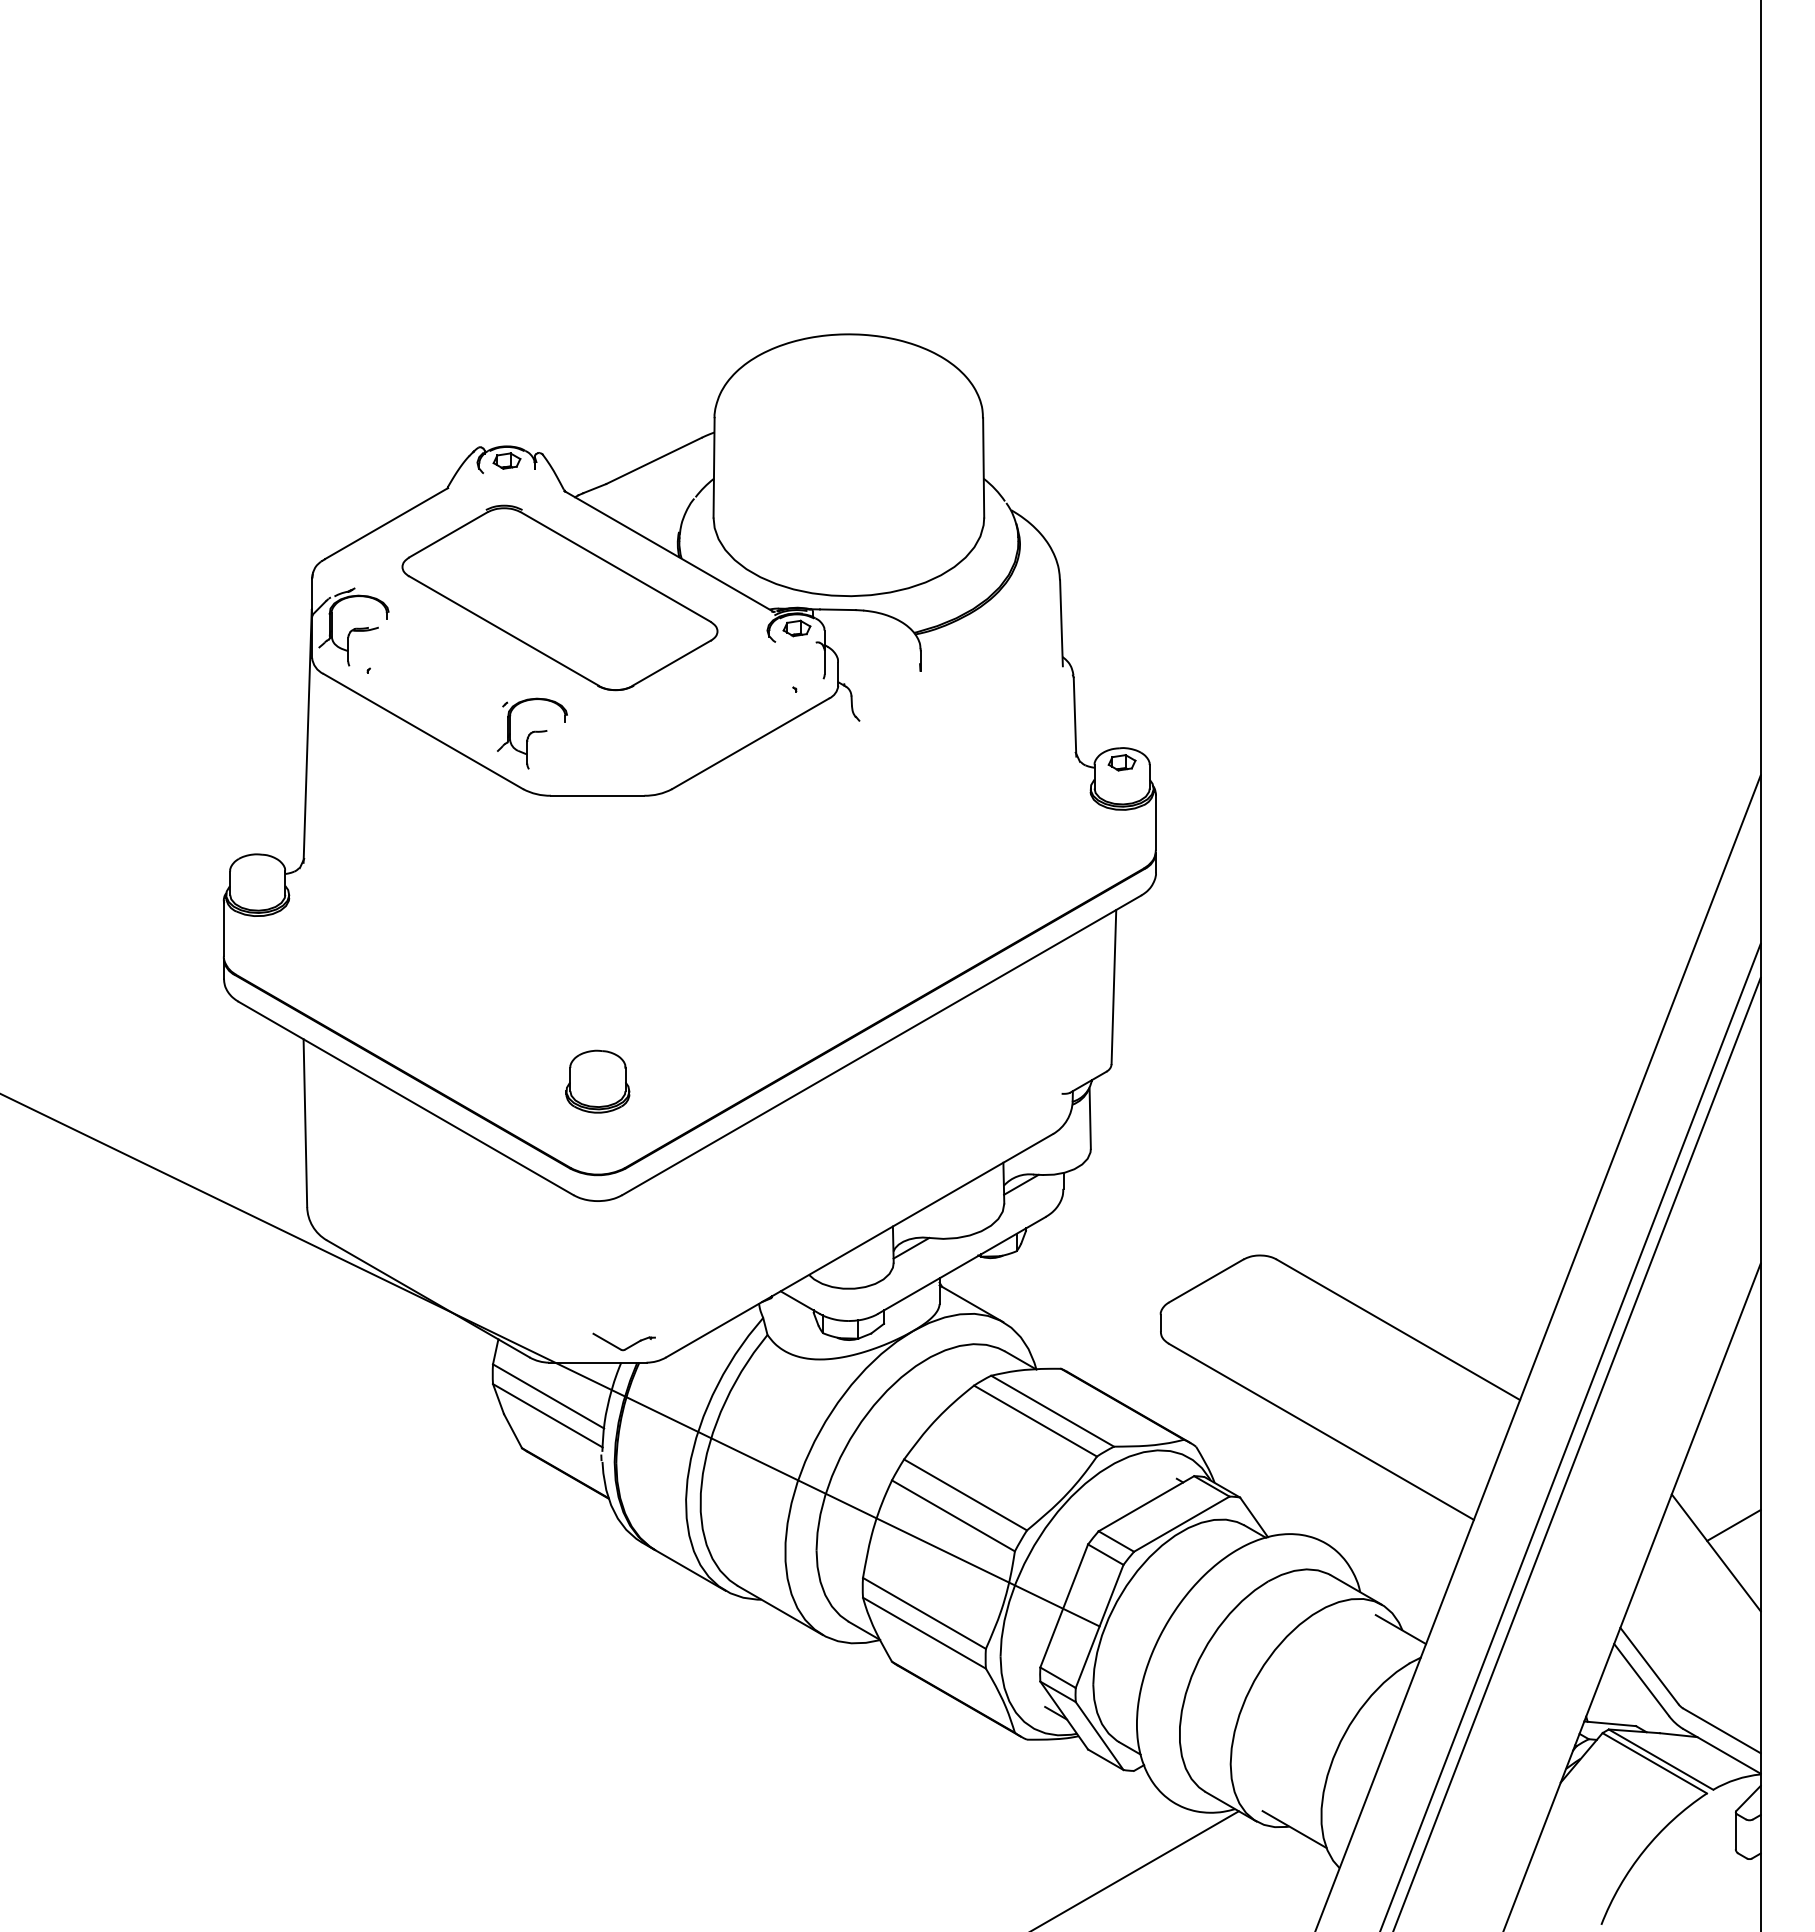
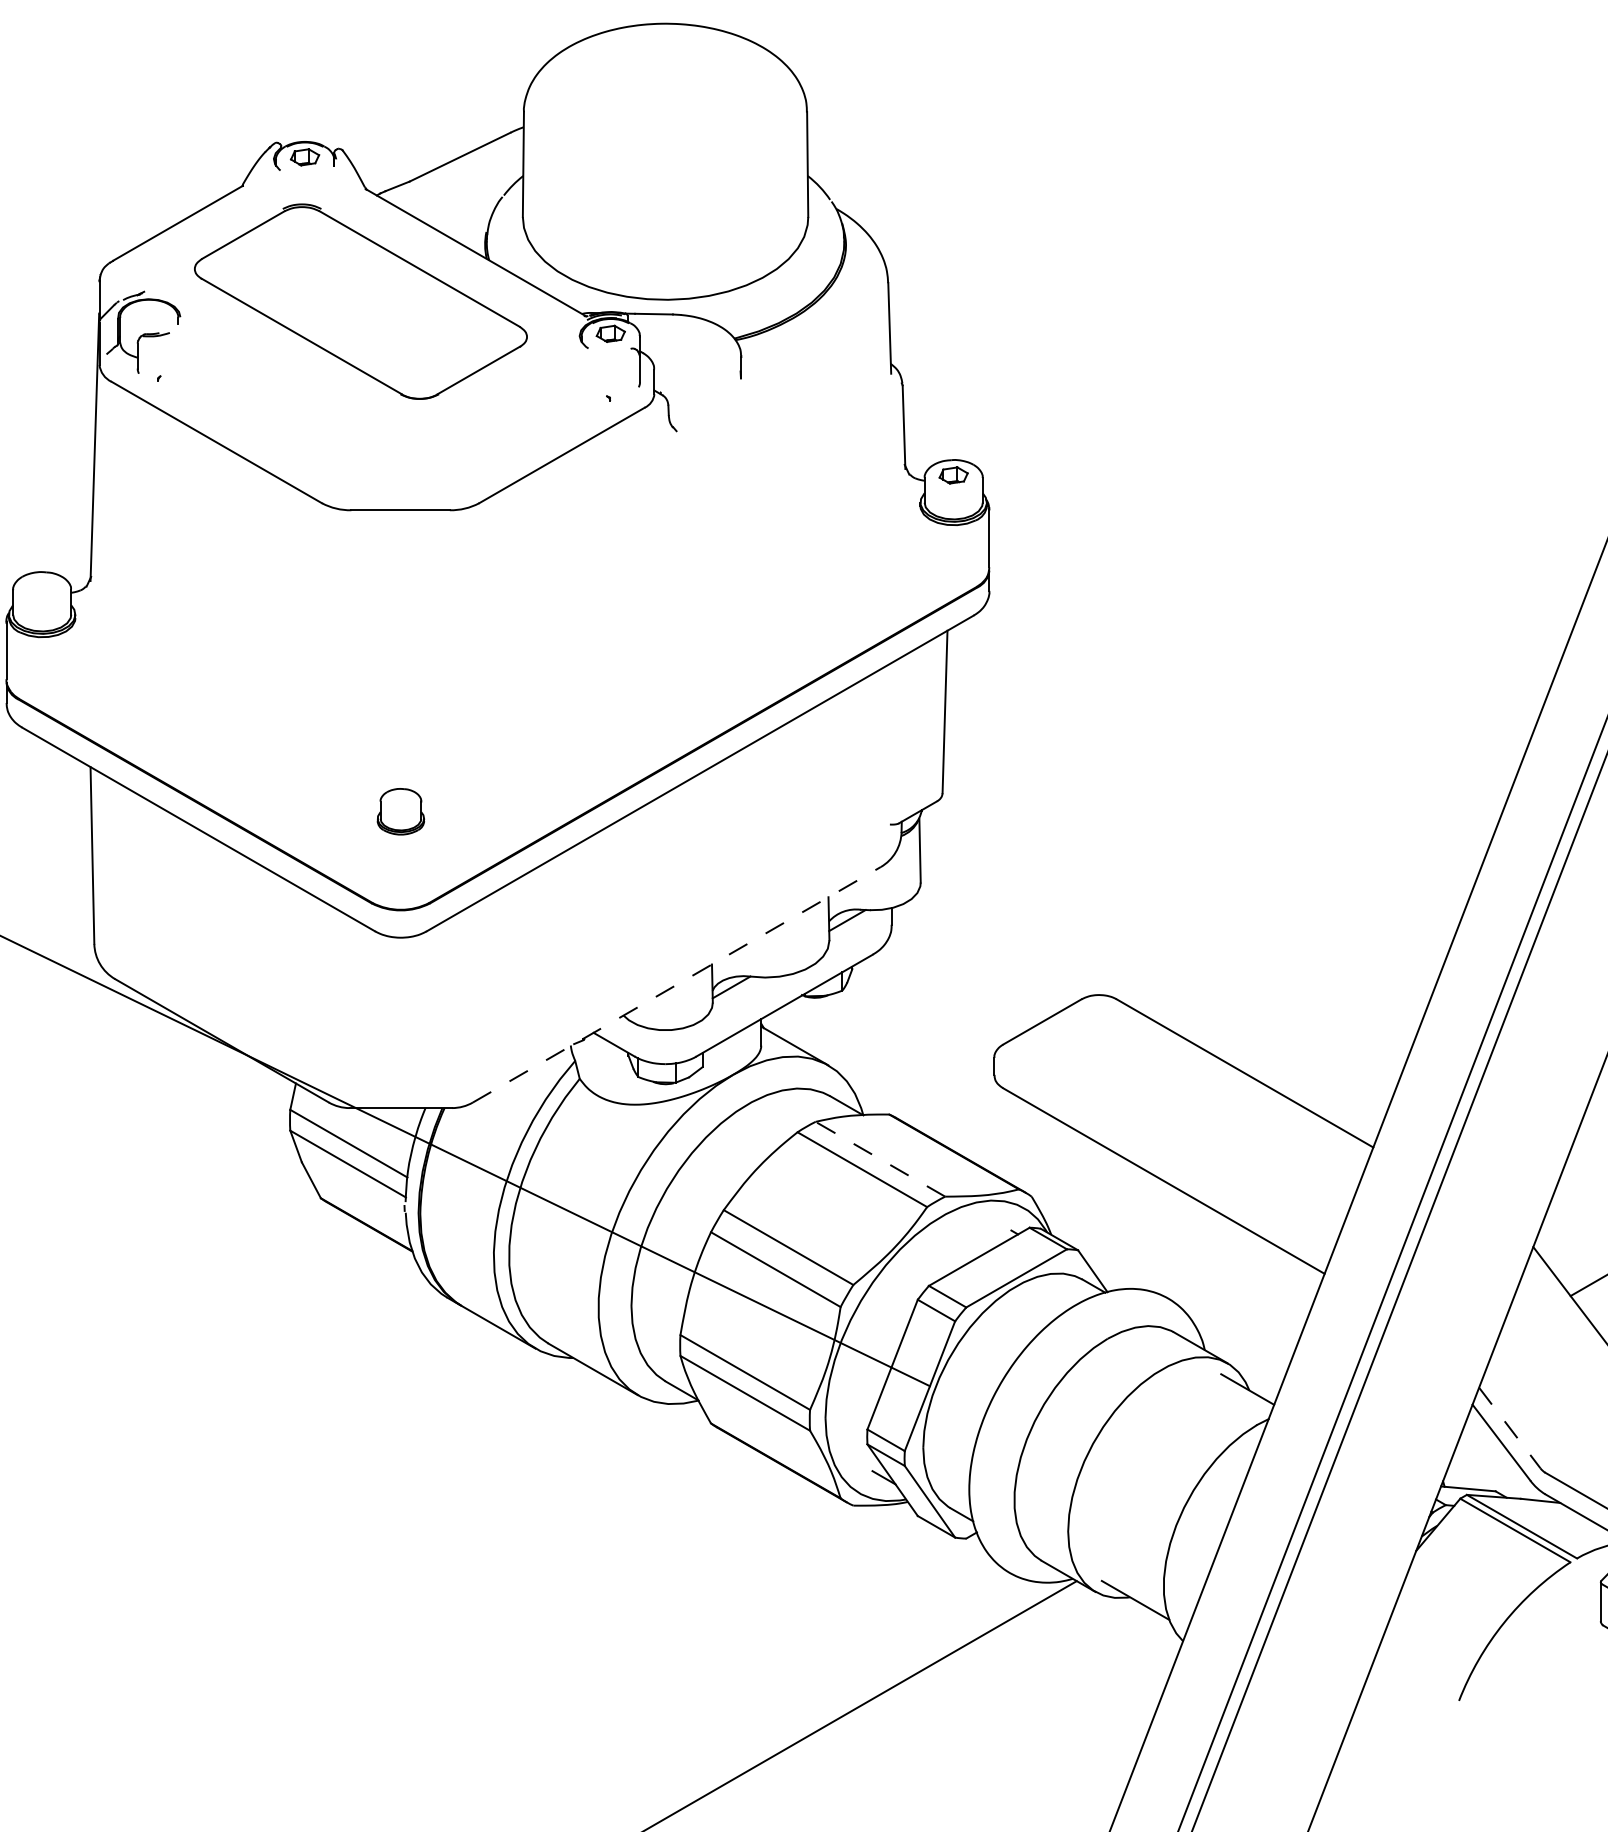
part: (532, 733) -> (331, 444), removed
part: (597, 1081) -> (400, 811), size x0.7
line: (860, 1245) -> (677, 984), solid -> dashed
part: (626, 1347) -> (431, 1092), removed
line: (1052, 1411) -> (880, 1159), solid -> dashed
line: (1649, 1666) -> (1509, 1428), solid -> dashed

